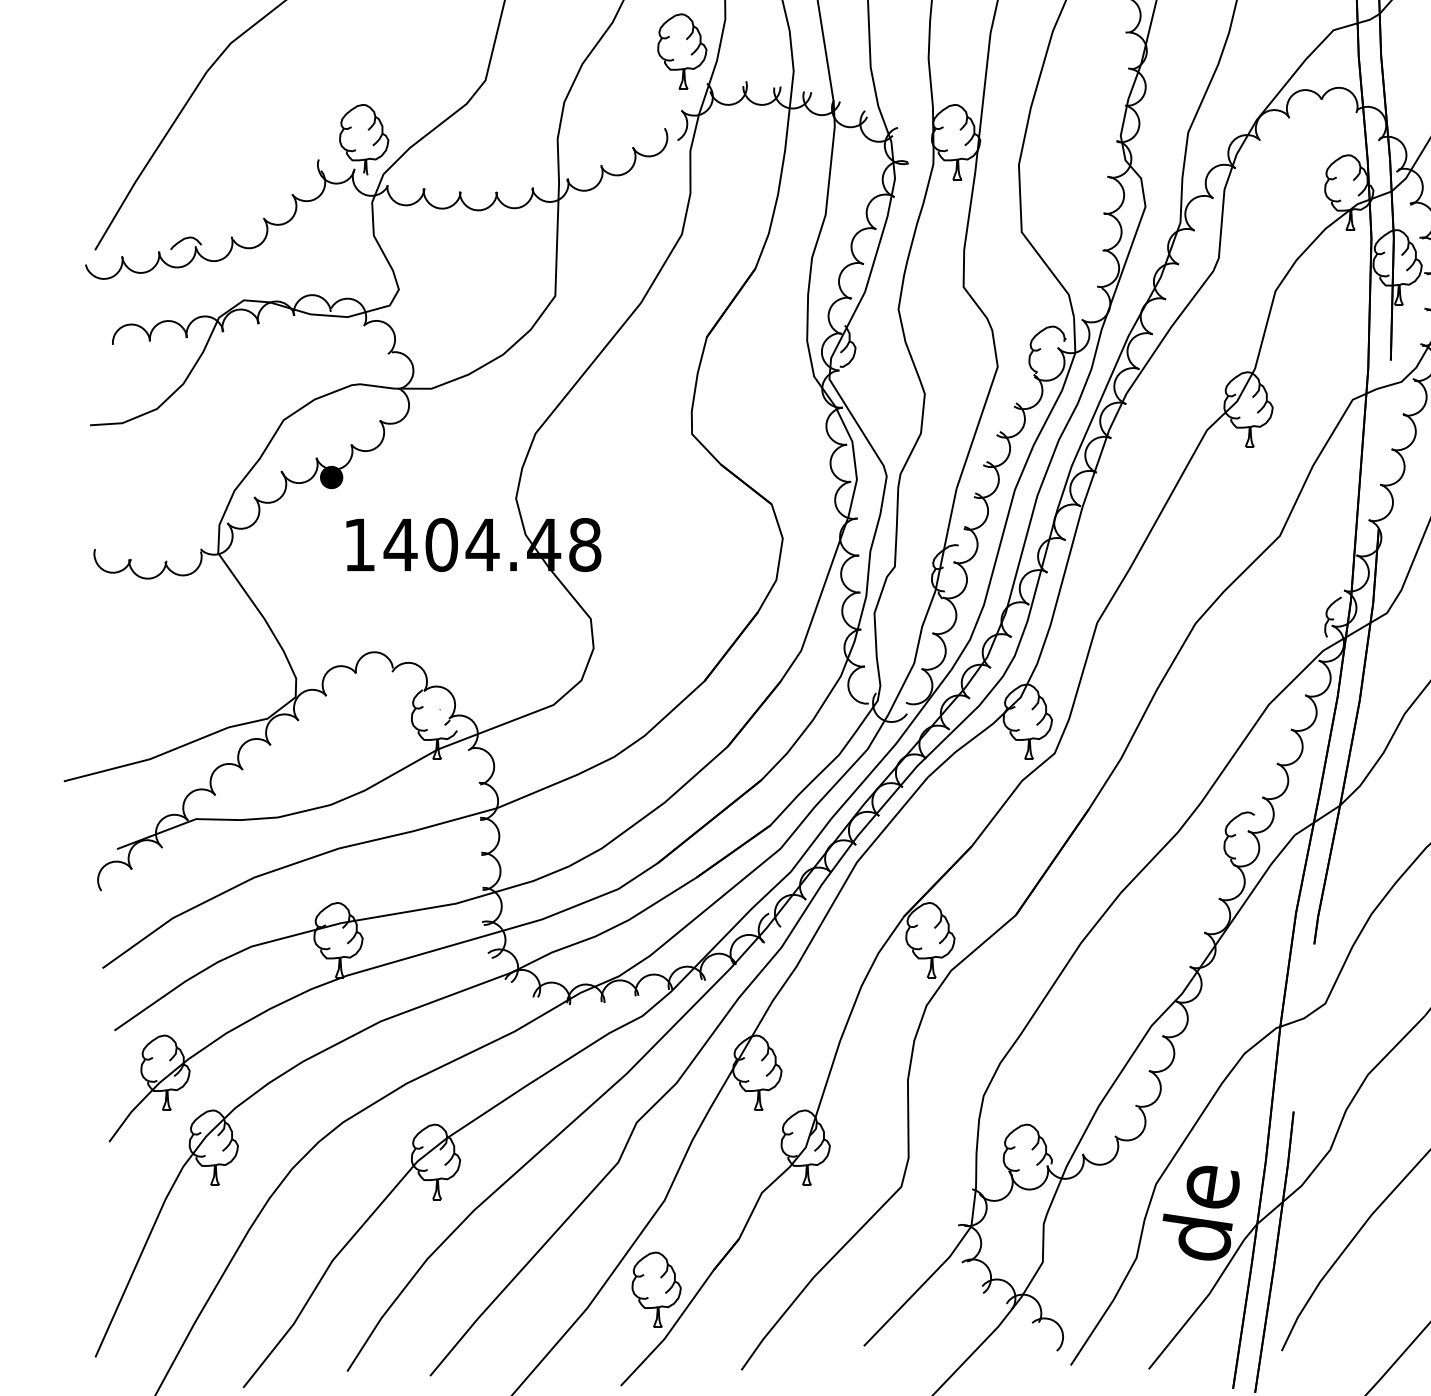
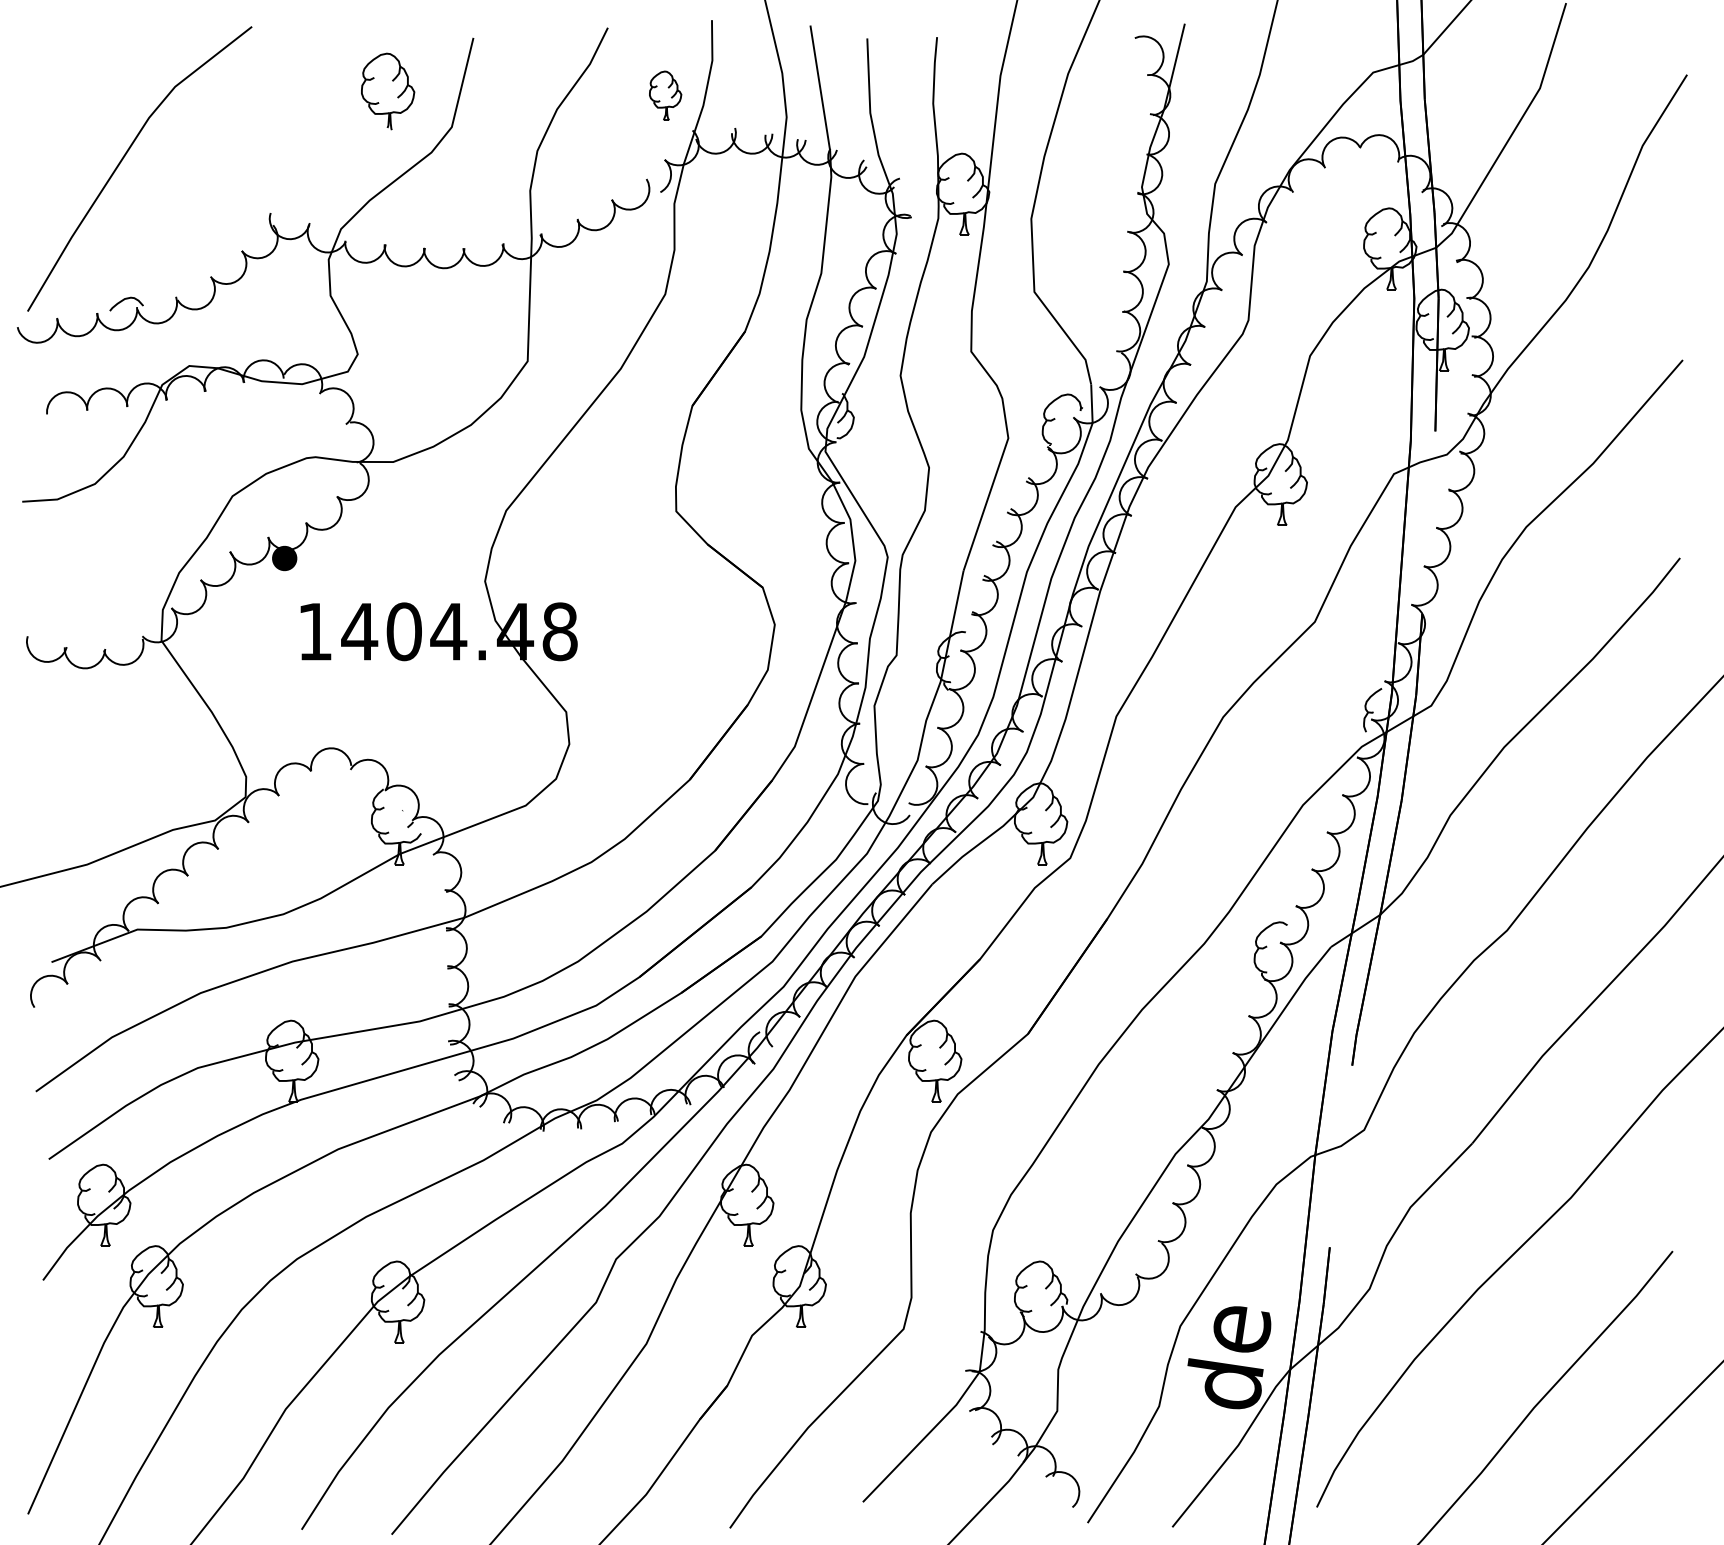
part: (682, 51) -> (665, 95), size x0.6
part: (364, 139) -> (388, 91), moved
part: (656, 1289) -> (637, 1440), removed

